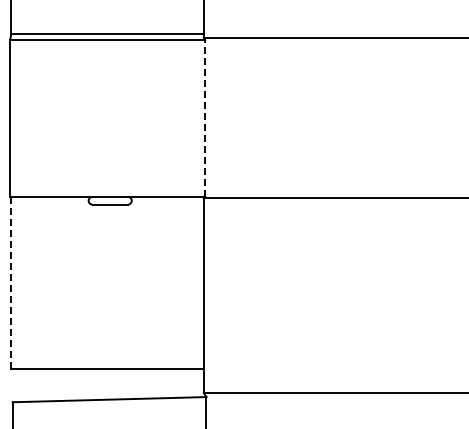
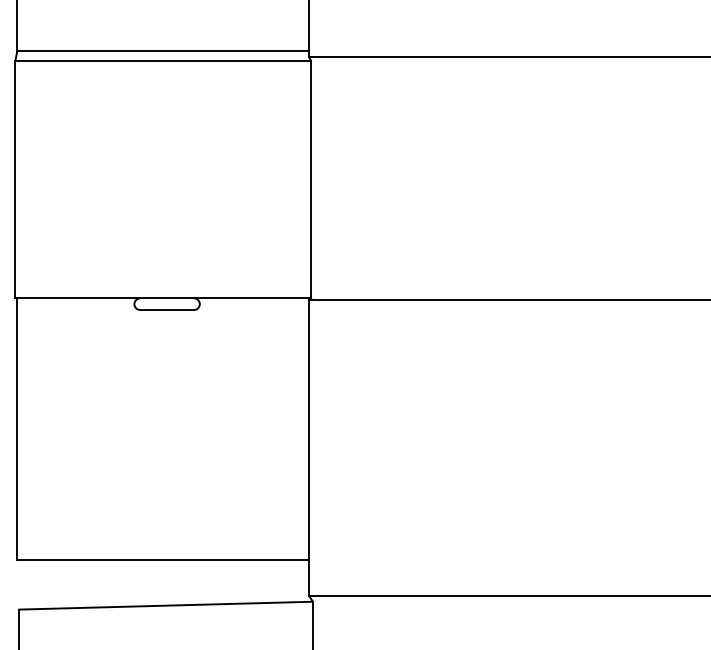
line: (205, 118) -> (311, 179), dashed -> solid
line: (11, 283) -> (17, 429), dashed -> solid

